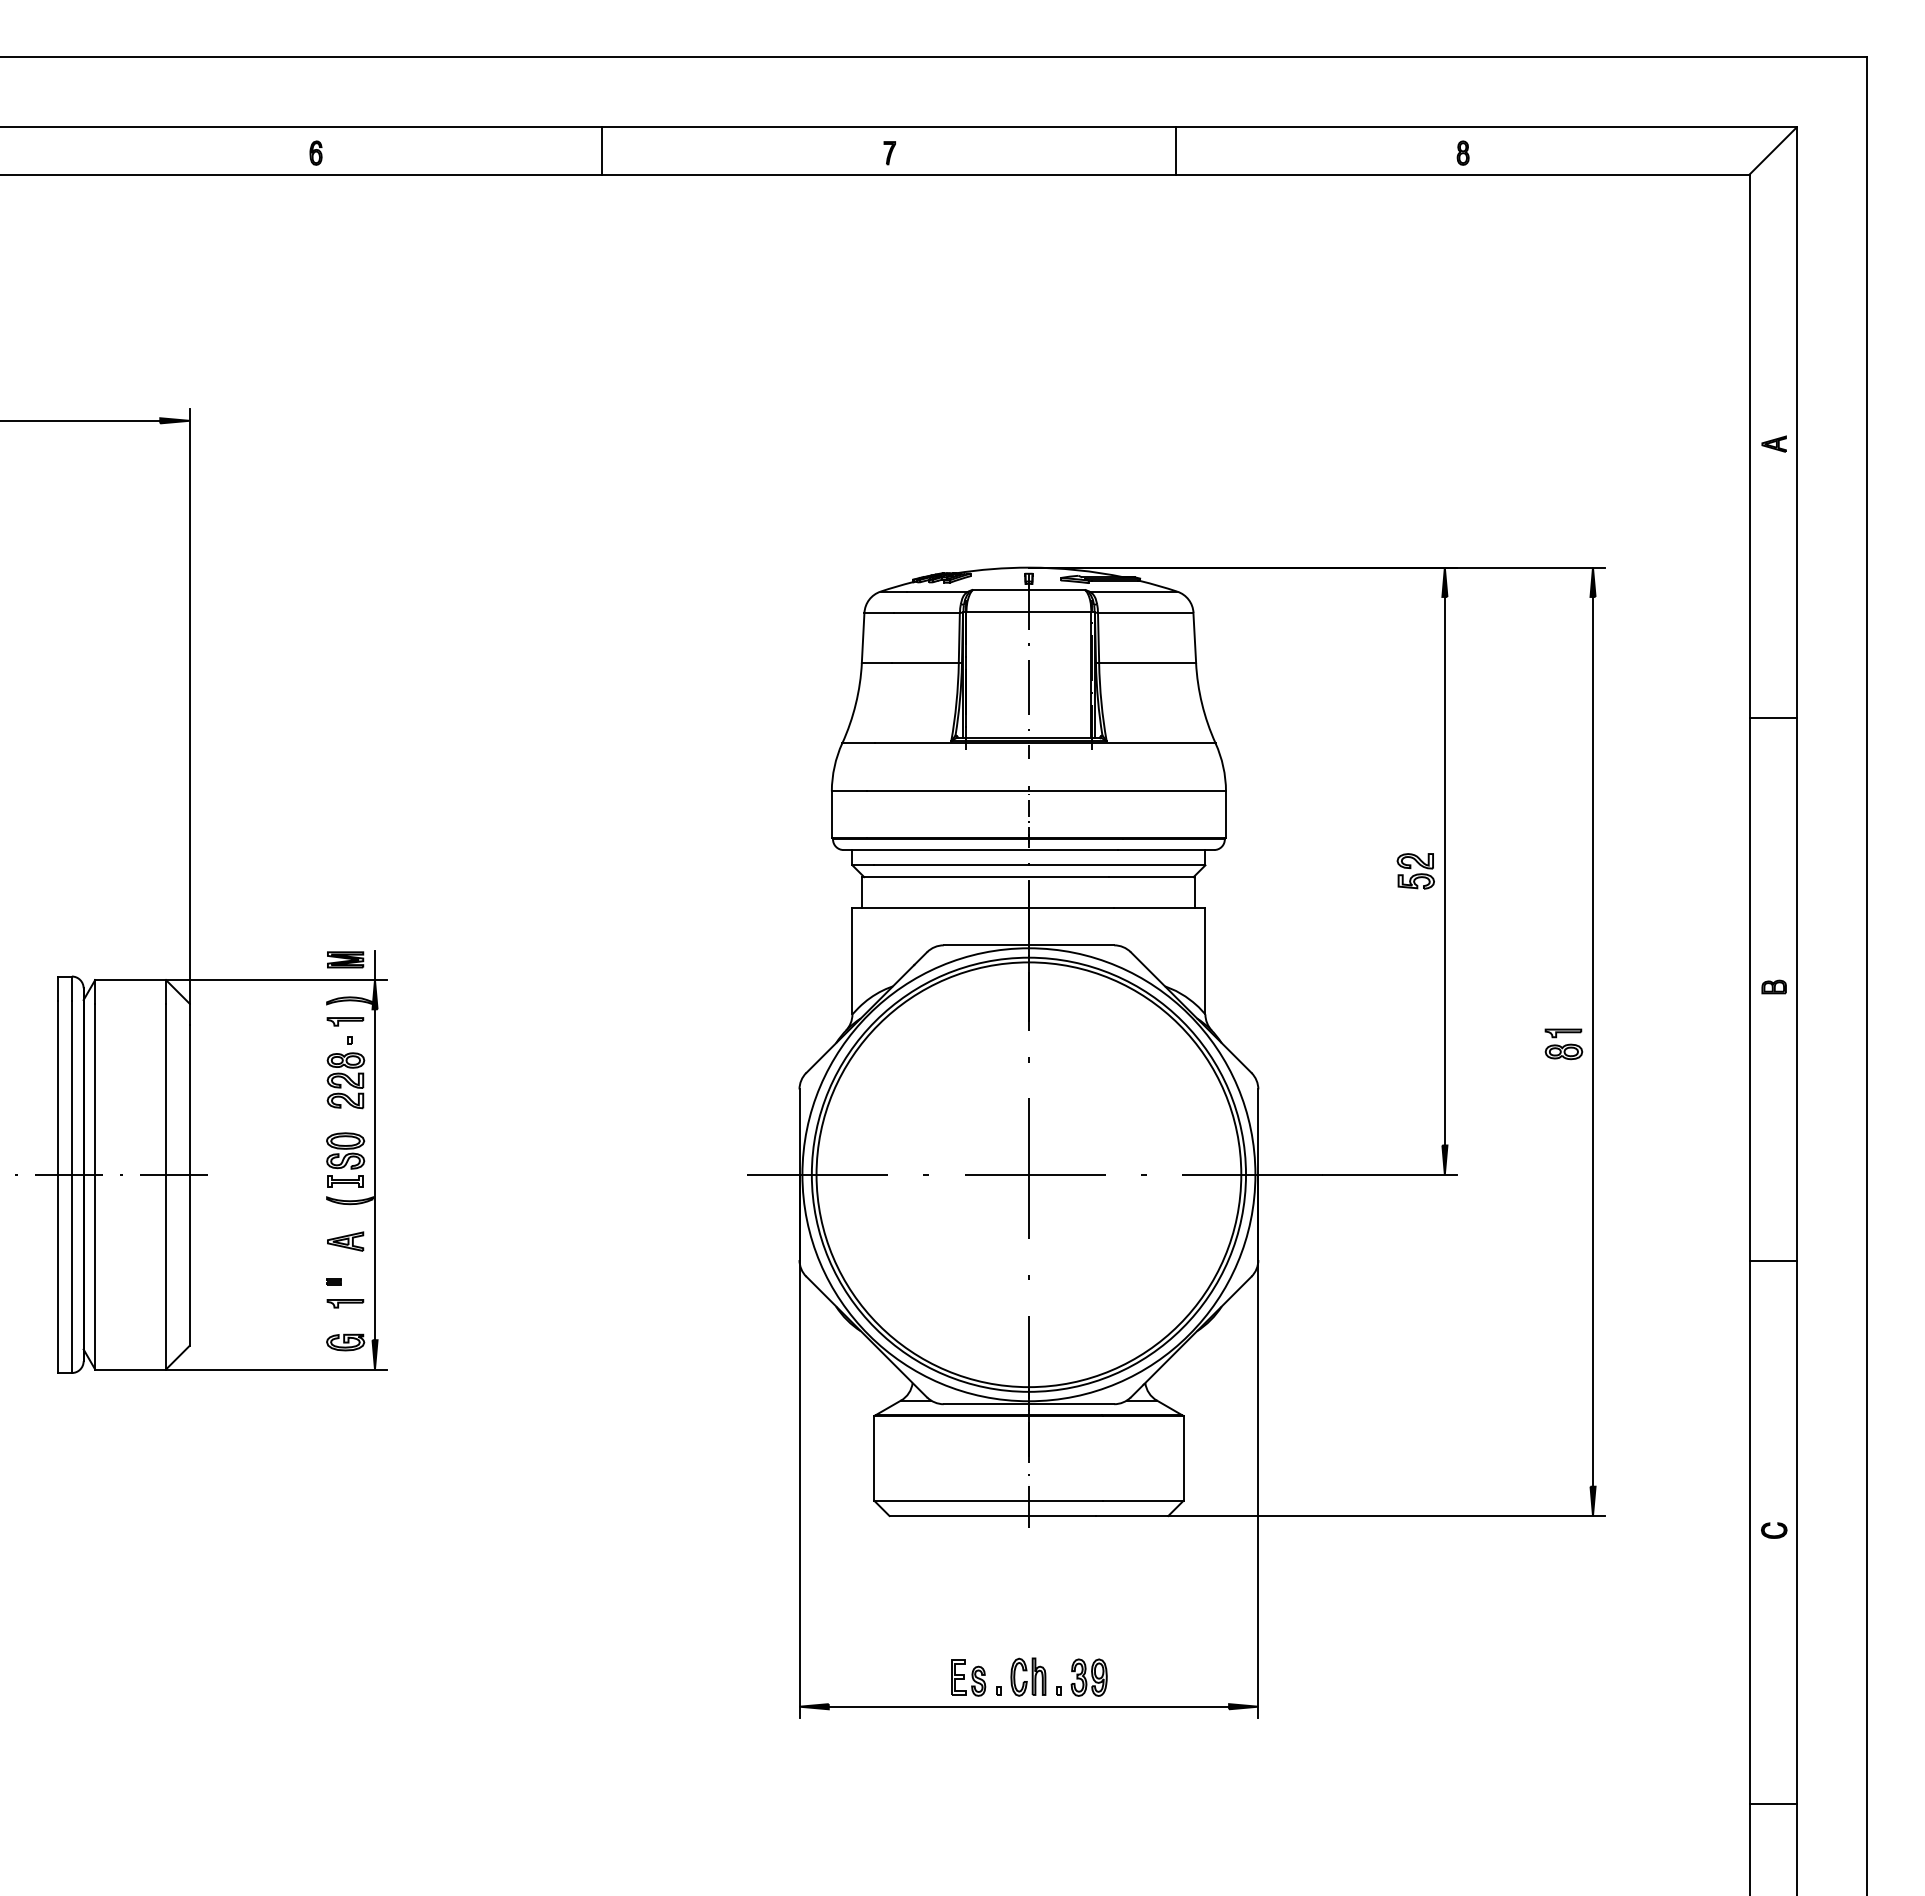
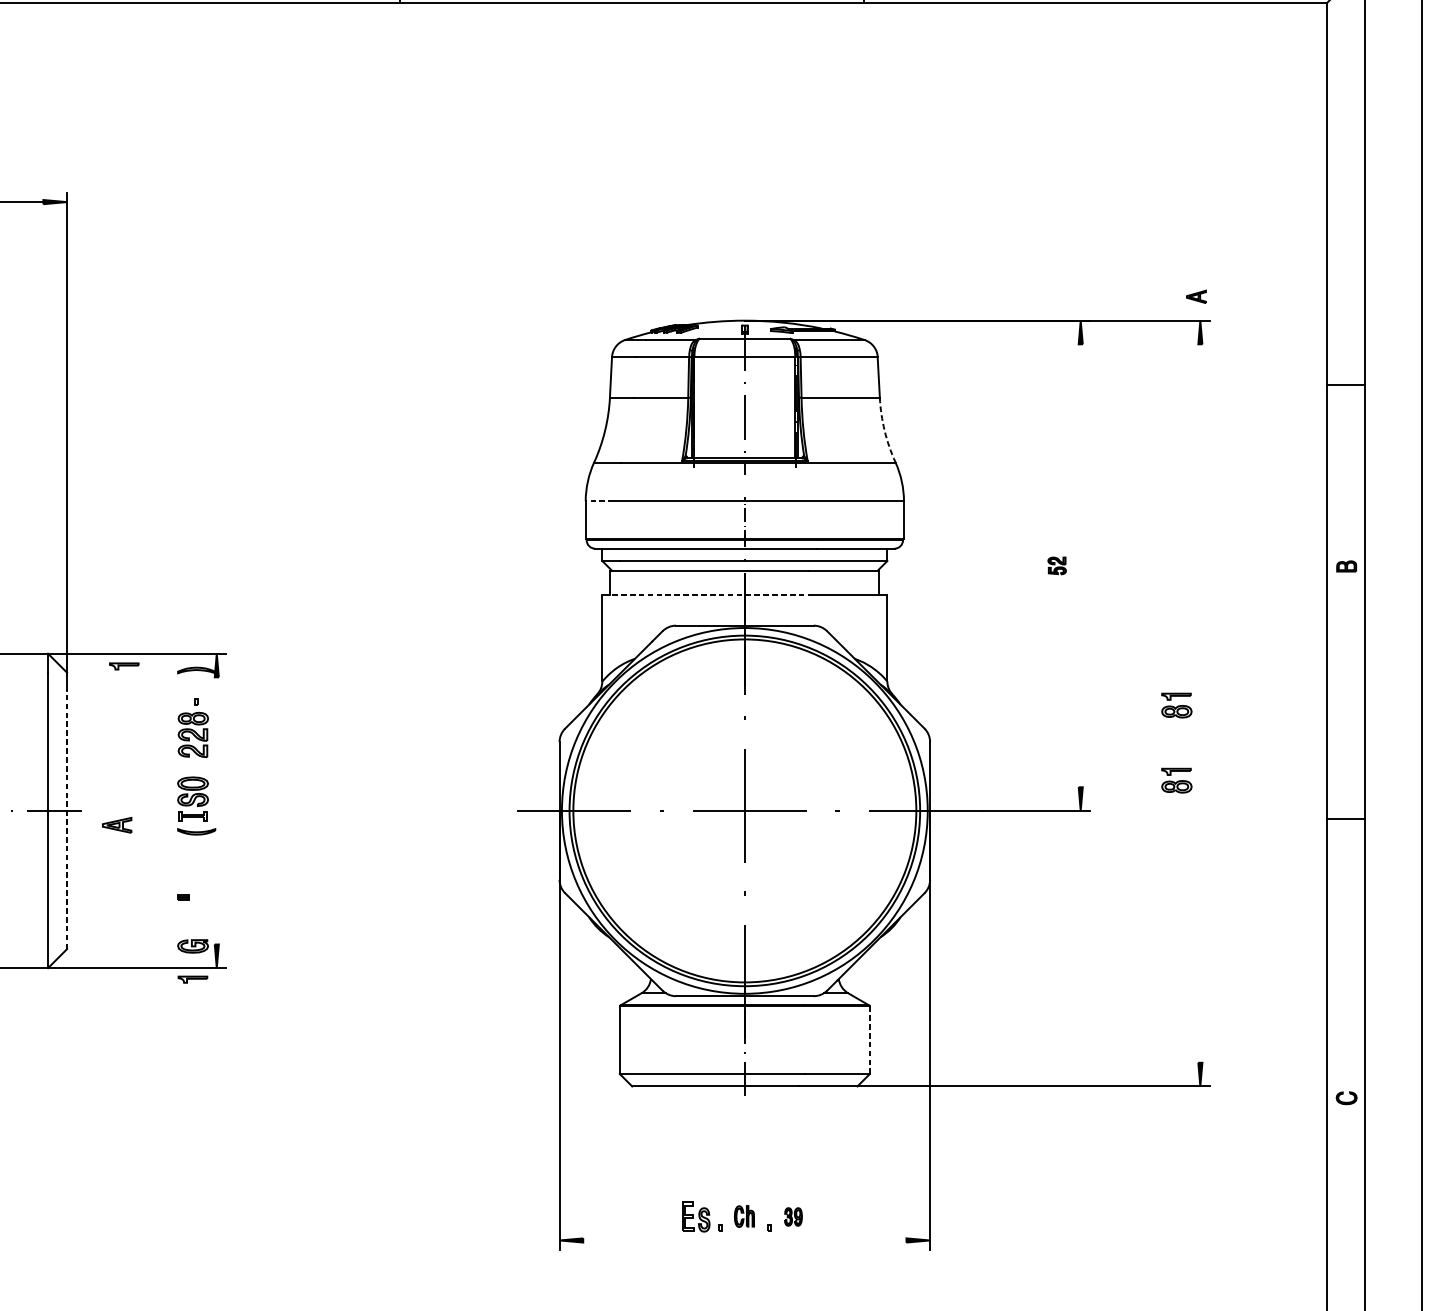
part: (1773, 443) -> (1195, 296), moved
arc: (1202, 703) -> (885, 430), solid -> dashed
line: (1772, 717) -> (1345, 385), moved
line: (848, 791) -> (599, 501), solid -> dashed
line: (1444, 870) -> (1080, 565), removed
part: (1415, 871) -> (1057, 566), size x0.6
line: (983, 907) -> (708, 595), solid -> dashed
part: (345, 959) -> (192, 637), removed
line: (374, 965) -> (216, 641), removed
part: (1773, 986) -> (1346, 566), moved
part: (345, 1021) -> (124, 666), moved
line: (1592, 1041) -> (1199, 703), removed
part: (1563, 1137) -> (1176, 780), added
line: (374, 1174) -> (216, 810), removed
line: (189, 1185) -> (67, 819), solid -> dashed
part: (345, 1241) -> (117, 825), moved
line: (1772, 1260) -> (1345, 818), moved
part: (345, 1303) -> (192, 979), moved
line: (1183, 1457) -> (869, 1039), solid -> dashed
part: (1028, 1676) -> (744, 1216), size x0.7
part: (1088, 1677) -> (792, 1216), size x0.6
line: (1028, 1706) -> (744, 1240), removed

